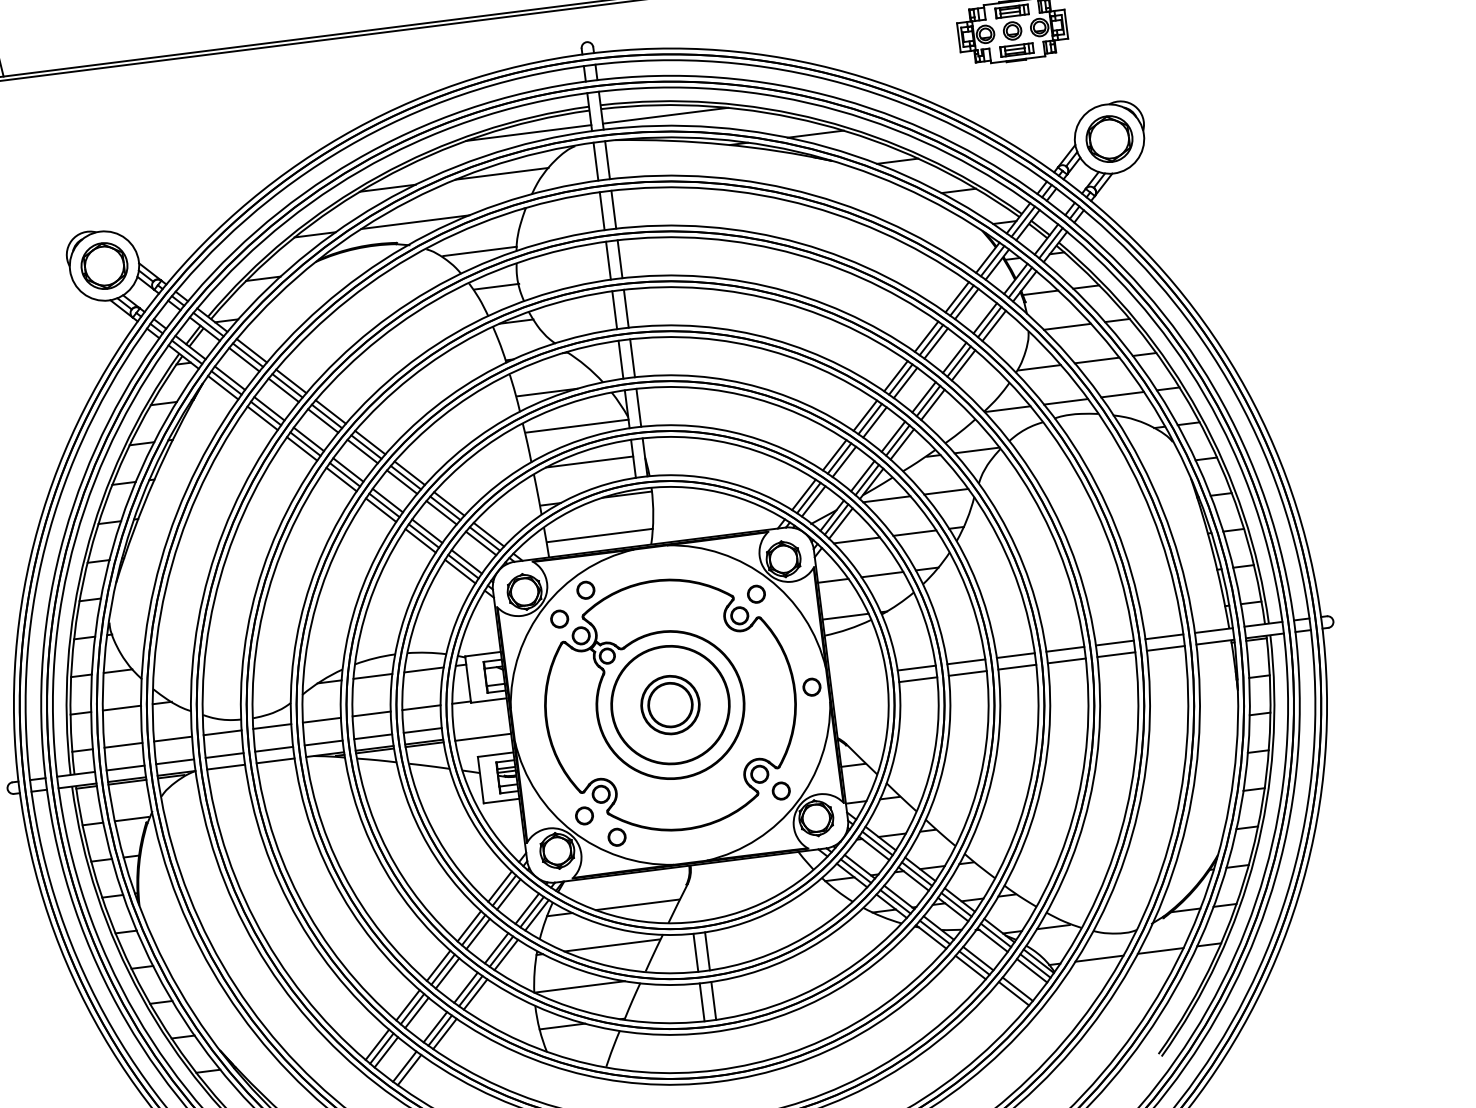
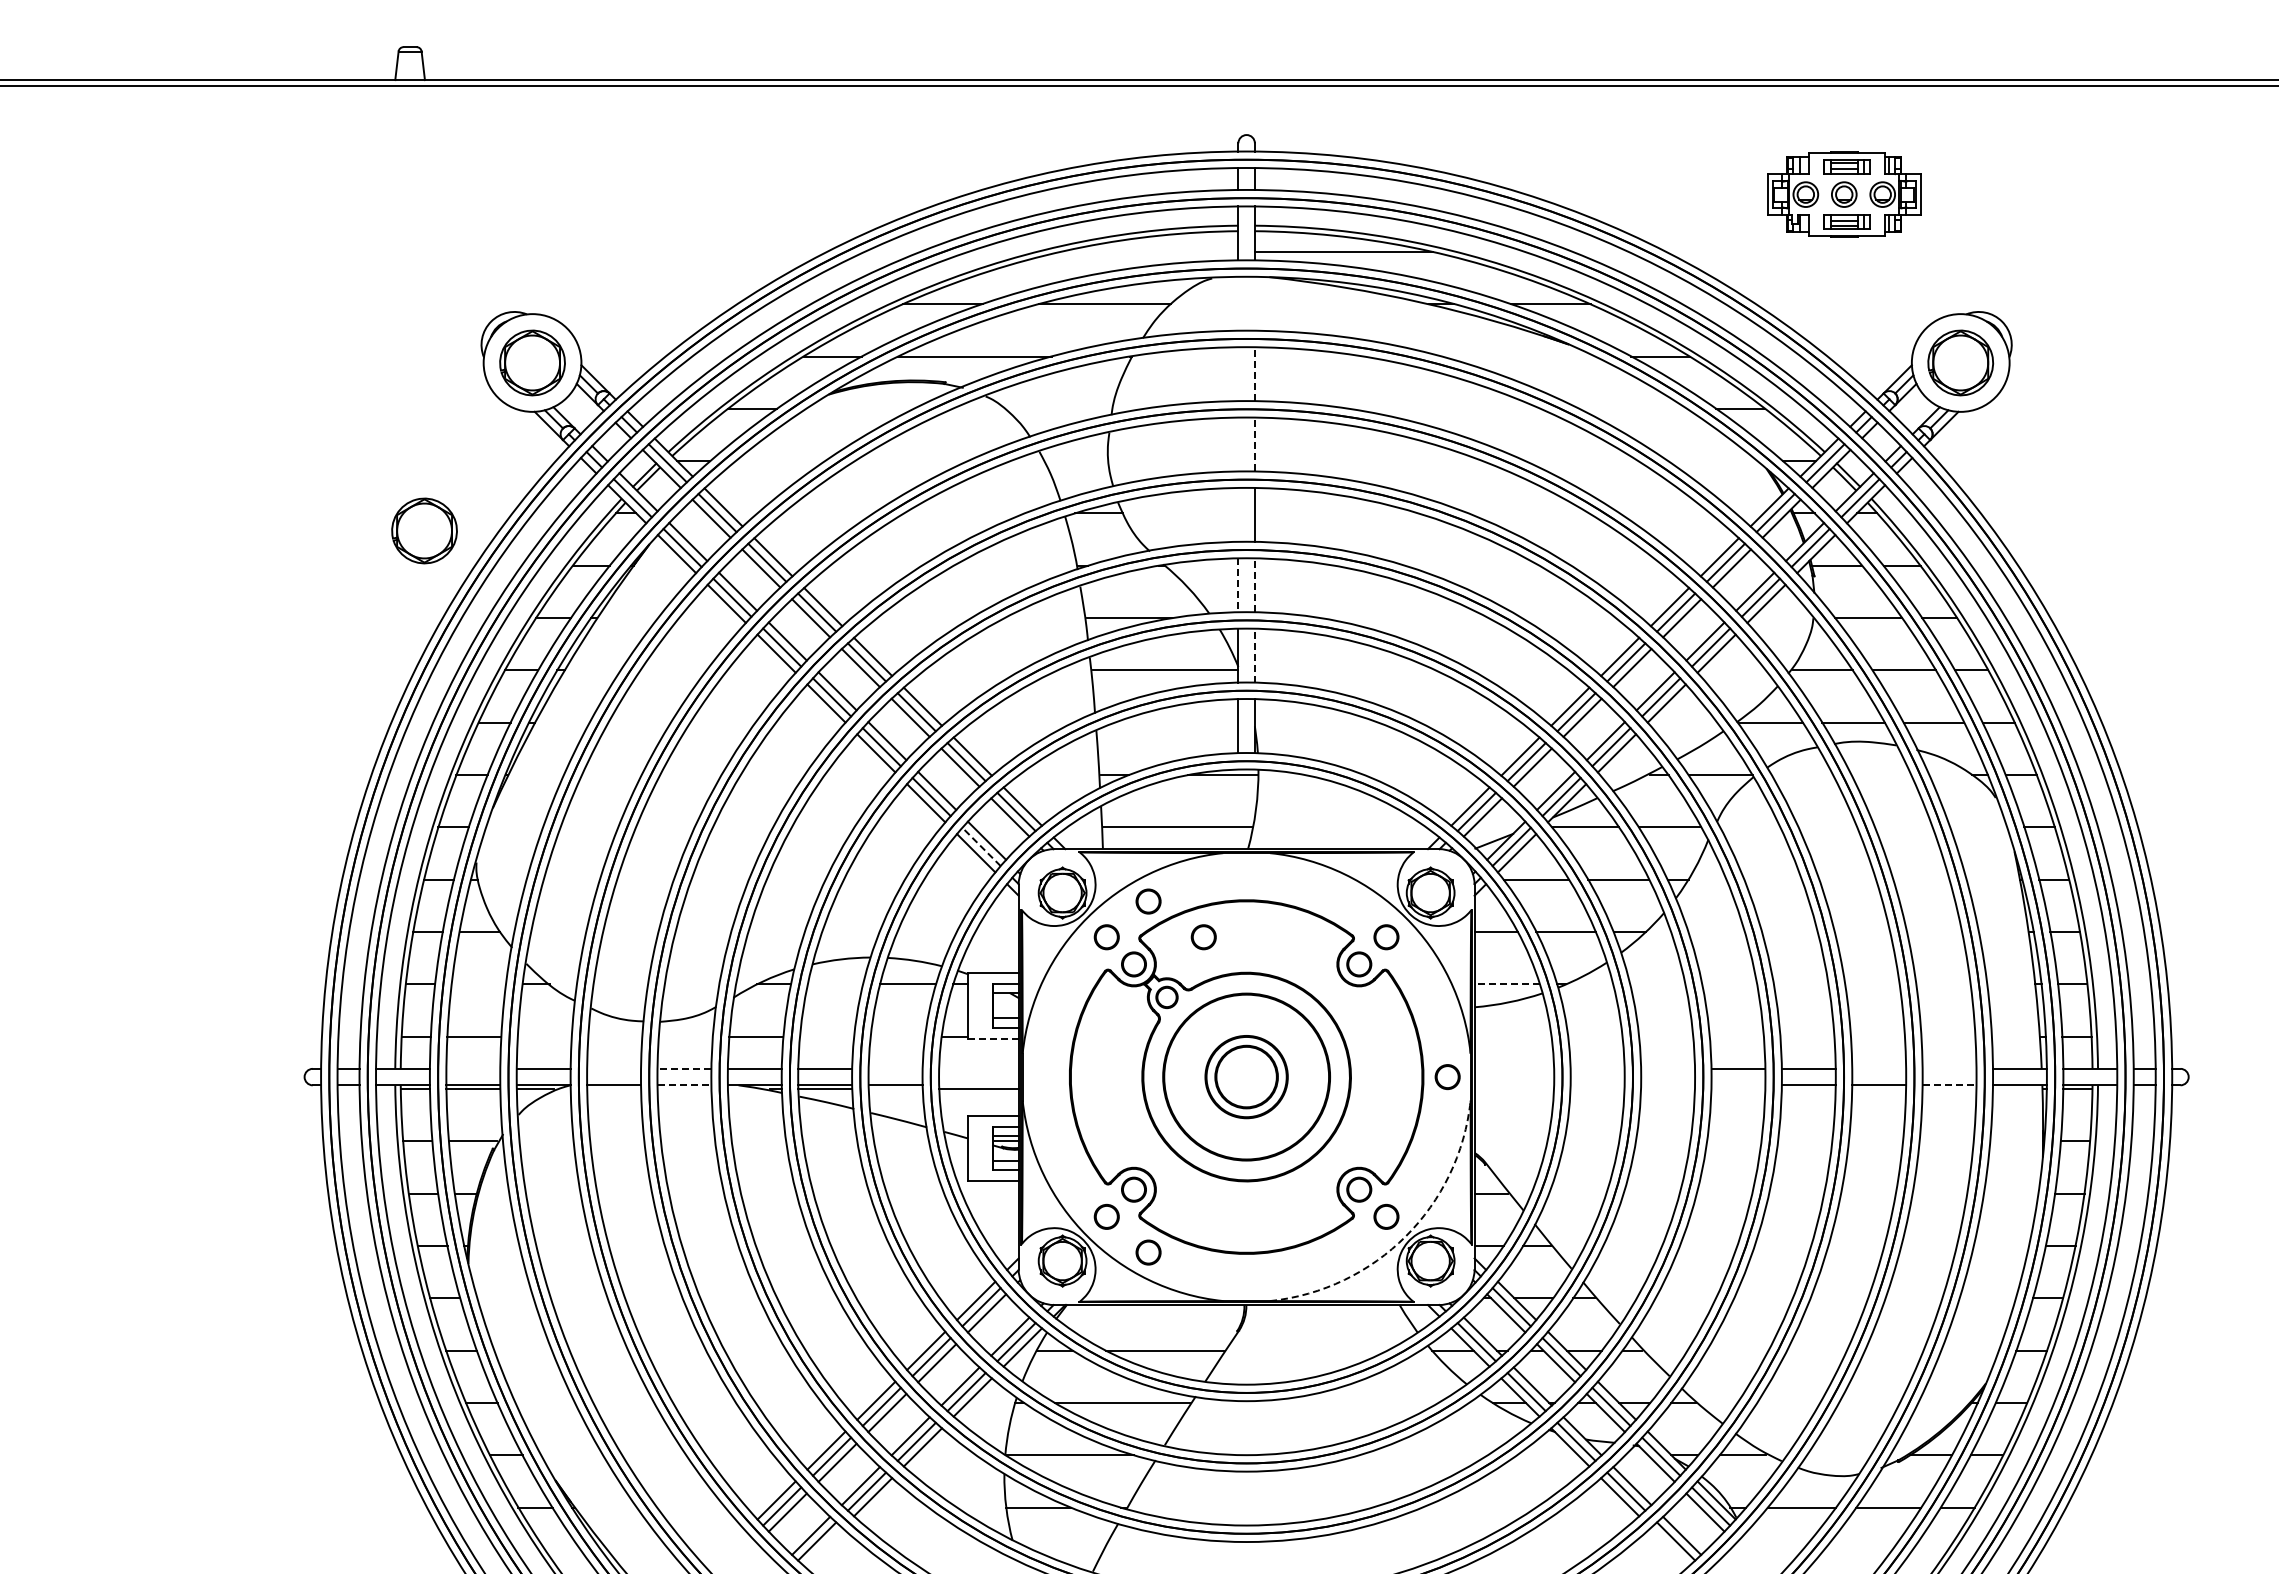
line: (528, 132) -> (1149, 251), removed
line: (607, 160) -> (1254, 303), removed
line: (595, 161) -> (1238, 303), removed
line: (613, 209) -> (1254, 374), solid -> dashed
line: (602, 211) -> (1238, 374), removed
line: (480, 251) -> (1060, 408), removed
line: (619, 259) -> (1254, 444), solid -> dashed
line: (608, 260) -> (1238, 444), removed
line: (496, 286) -> (1077, 461), removed
line: (614, 309) -> (1238, 514), removed
line: (632, 358) -> (1254, 585), solid -> dashed
line: (621, 359) -> (1238, 585), solid -> dashed
part: (43, 393) -> (424, 530), added
line: (638, 407) -> (1254, 655), solid -> dashed
line: (589, 461) -> (1176, 722), removed
line: (463, 566) -> (981, 846), solid -> dashed
circle: (627, 610) -> (1203, 937), added
line: (845, 616) -> (1507, 984), solid -> dashed
line: (1164, 636) -> (1949, 1068), removed
line: (1115, 642) -> (1879, 1068), removed
line: (1165, 648) -> (1949, 1085), solid -> dashed
line: (966, 661) -> (1668, 1068), removed
line: (916, 667) -> (1597, 1068), removed
line: (1017, 667) -> (1738, 1085), removed
line: (968, 673) -> (1668, 1085), removed
line: (372, 676) -> (835, 984), removed
line: (918, 679) -> (1597, 1085), removed
line: (488, 700) -> (993, 1038), solid -> dashed
line: (421, 707) -> (897, 1036), removed
line: (121, 708) -> (478, 984), removed
line: (371, 713) -> (827, 1036), removed
line: (272, 726) -> (685, 1036), removed
line: (422, 730) -> (895, 1068), removed
line: (222, 732) -> (615, 1036), removed
line: (172, 738) -> (544, 1036), removed
line: (424, 745) -> (895, 1089), removed
line: (274, 749) -> (684, 1068), solid -> dashed
line: (224, 755) -> (614, 1068), removed
line: (275, 760) -> (684, 1085), solid -> dashed
line: (125, 767) -> (473, 1068), removed
arc: (796, 803) -> (1405, 1236), solid -> dashed
line: (707, 951) -> (1254, 1428), removed
line: (696, 953) -> (1238, 1428), removed
line: (713, 1000) -> (1254, 1498), removed
line: (702, 1002) -> (1238, 1498), removed

